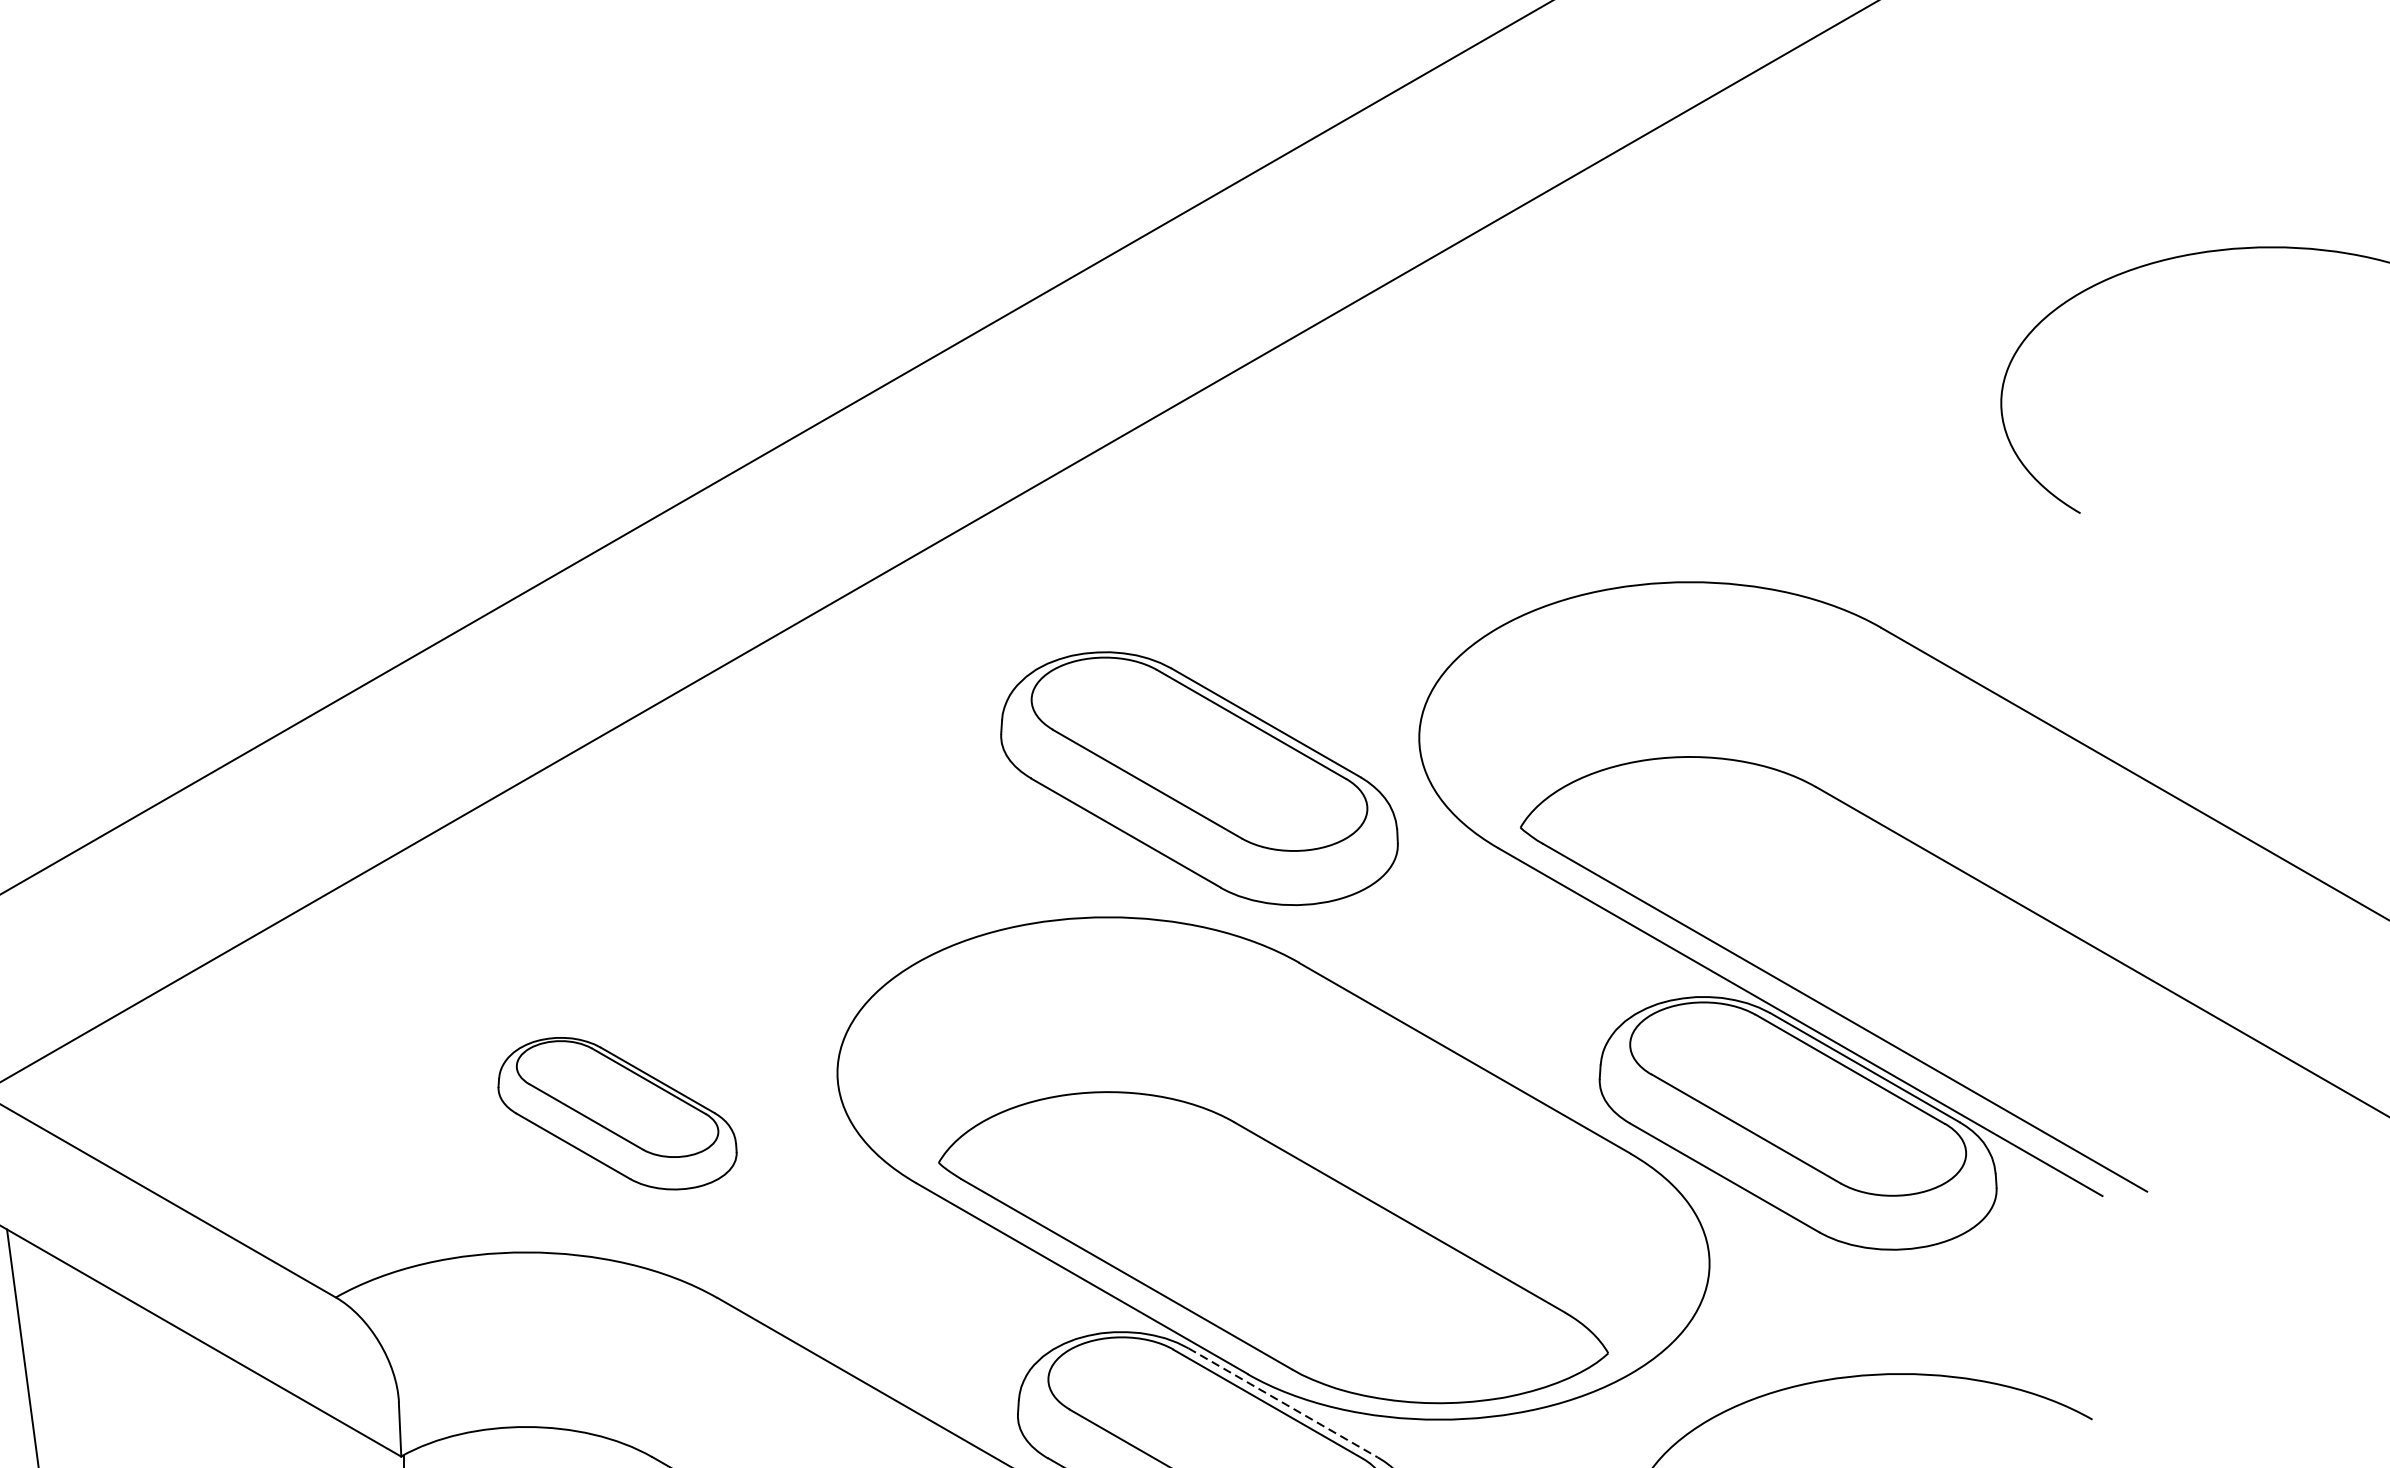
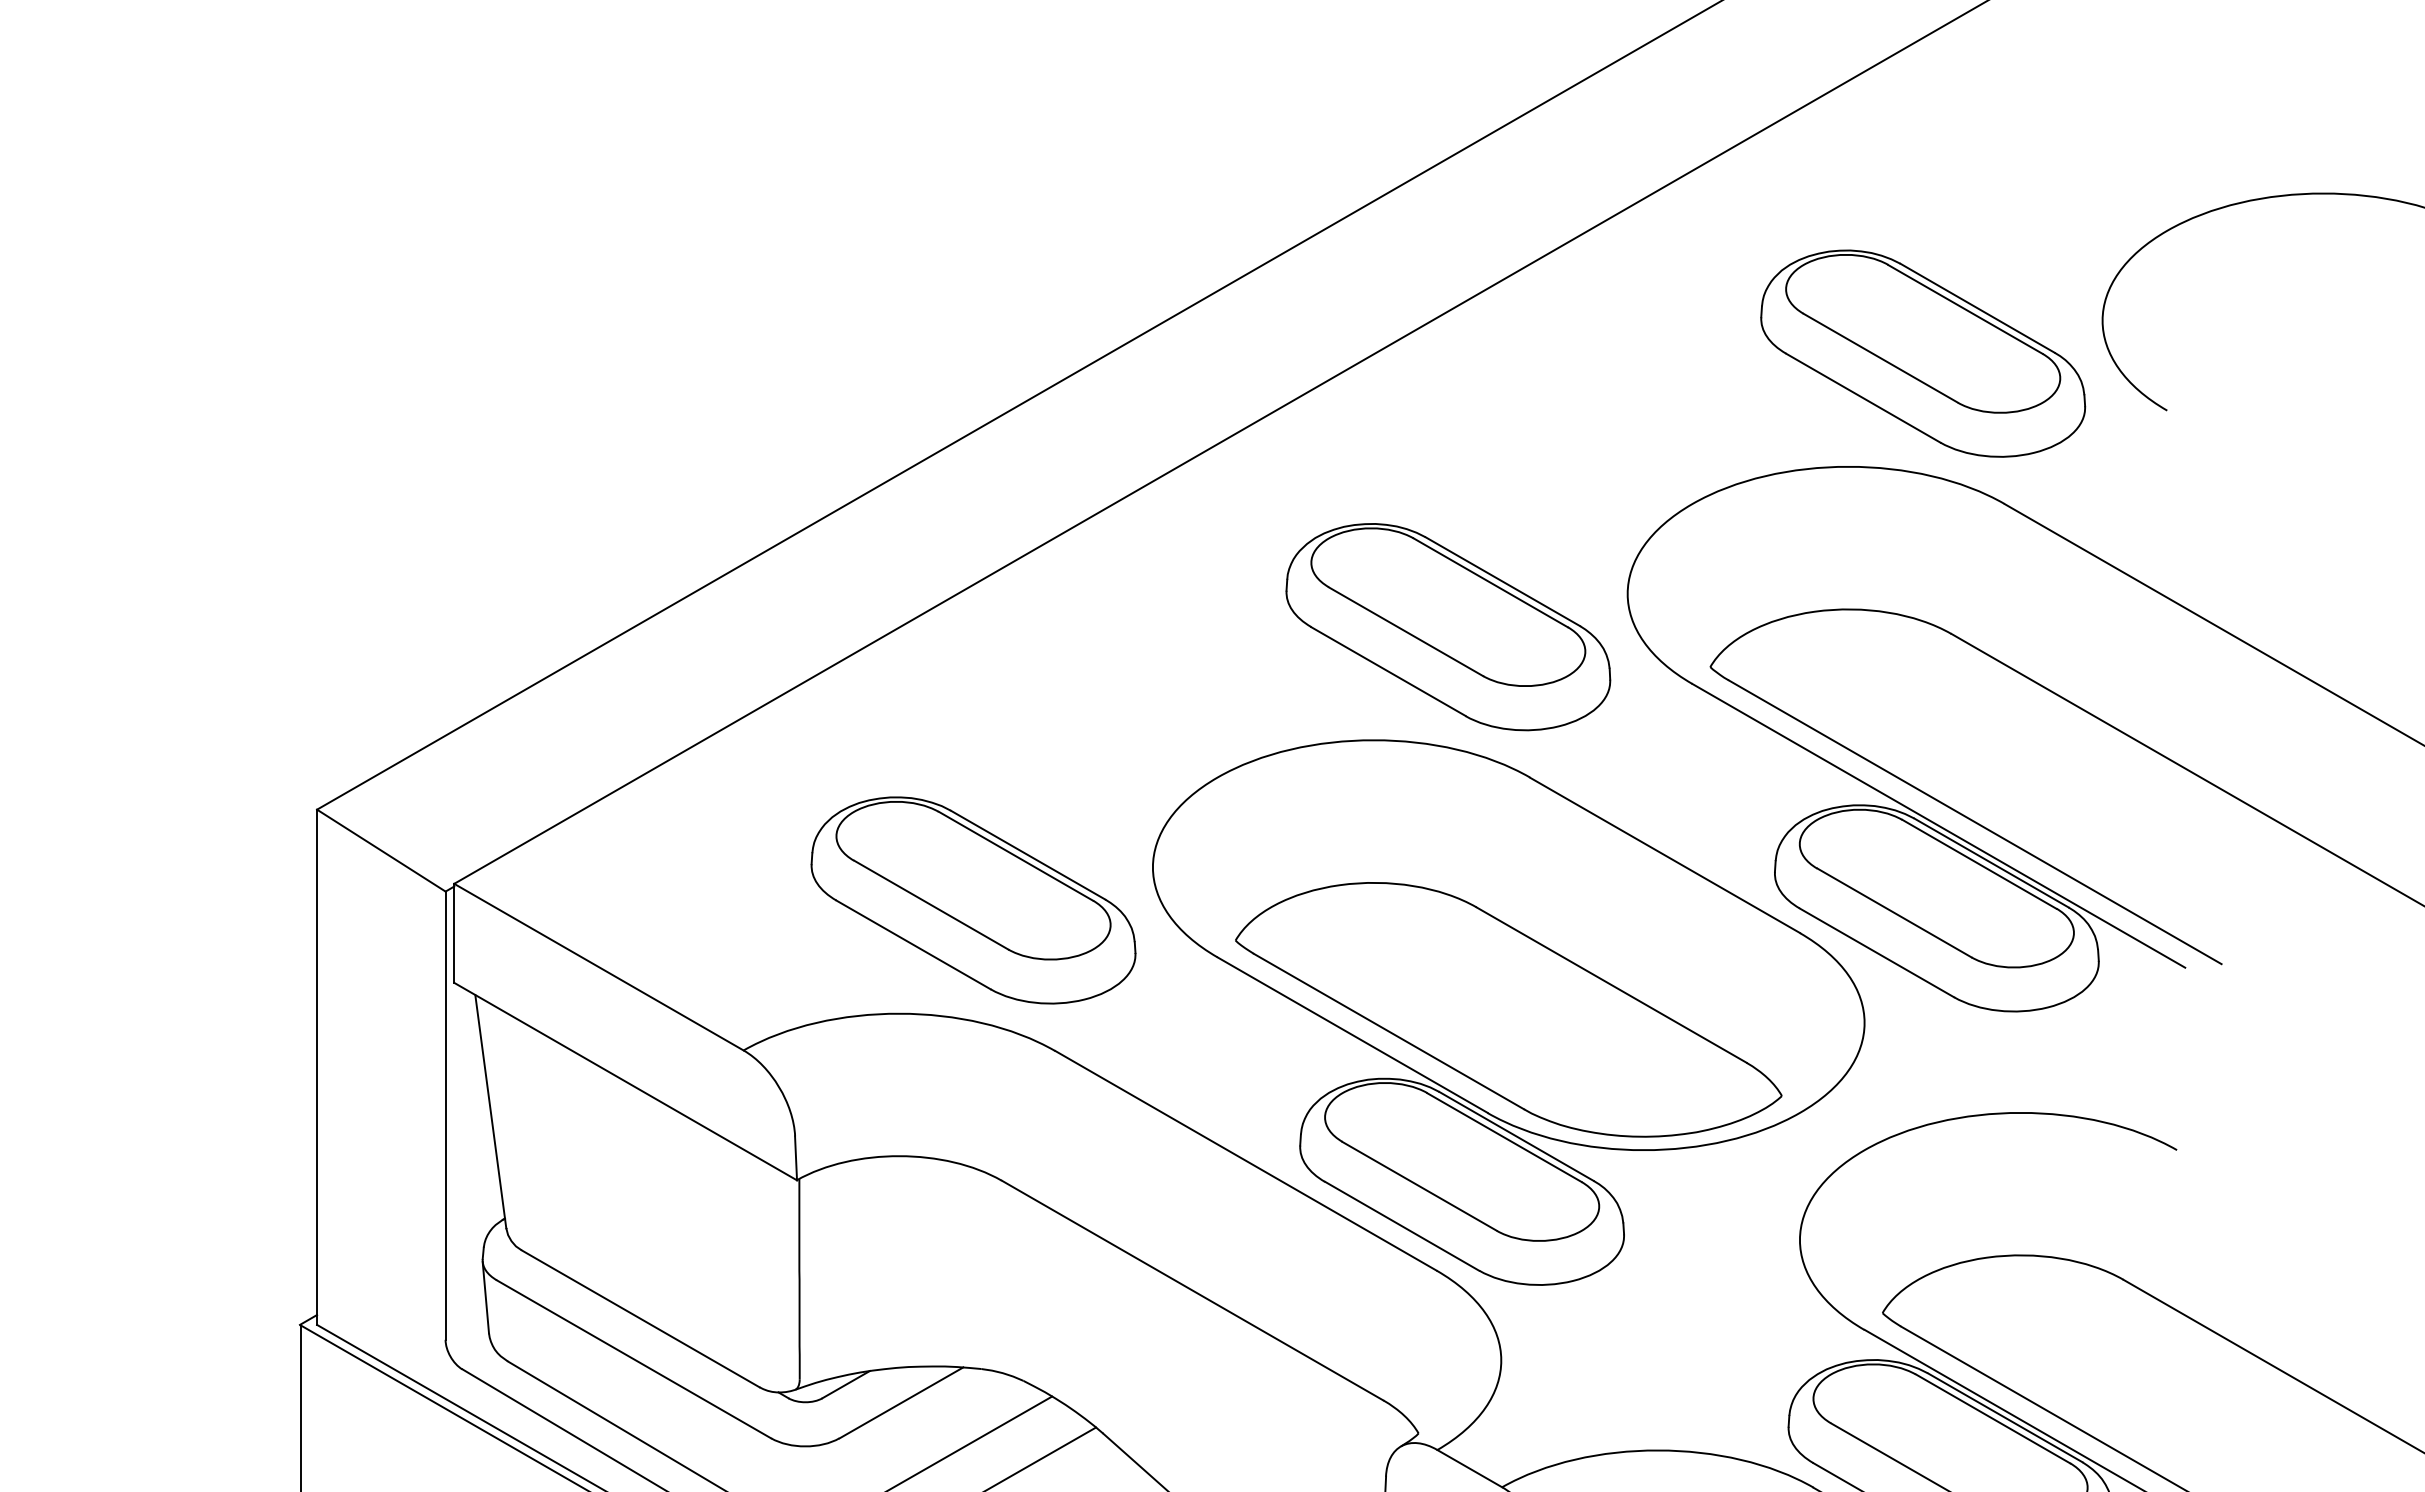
part: (1781, 443) -> (1923, 353), added
part: (617, 1113) -> (973, 900), size x1.67
line: (1283, 1402) -> (1516, 1136), dashed -> solid

